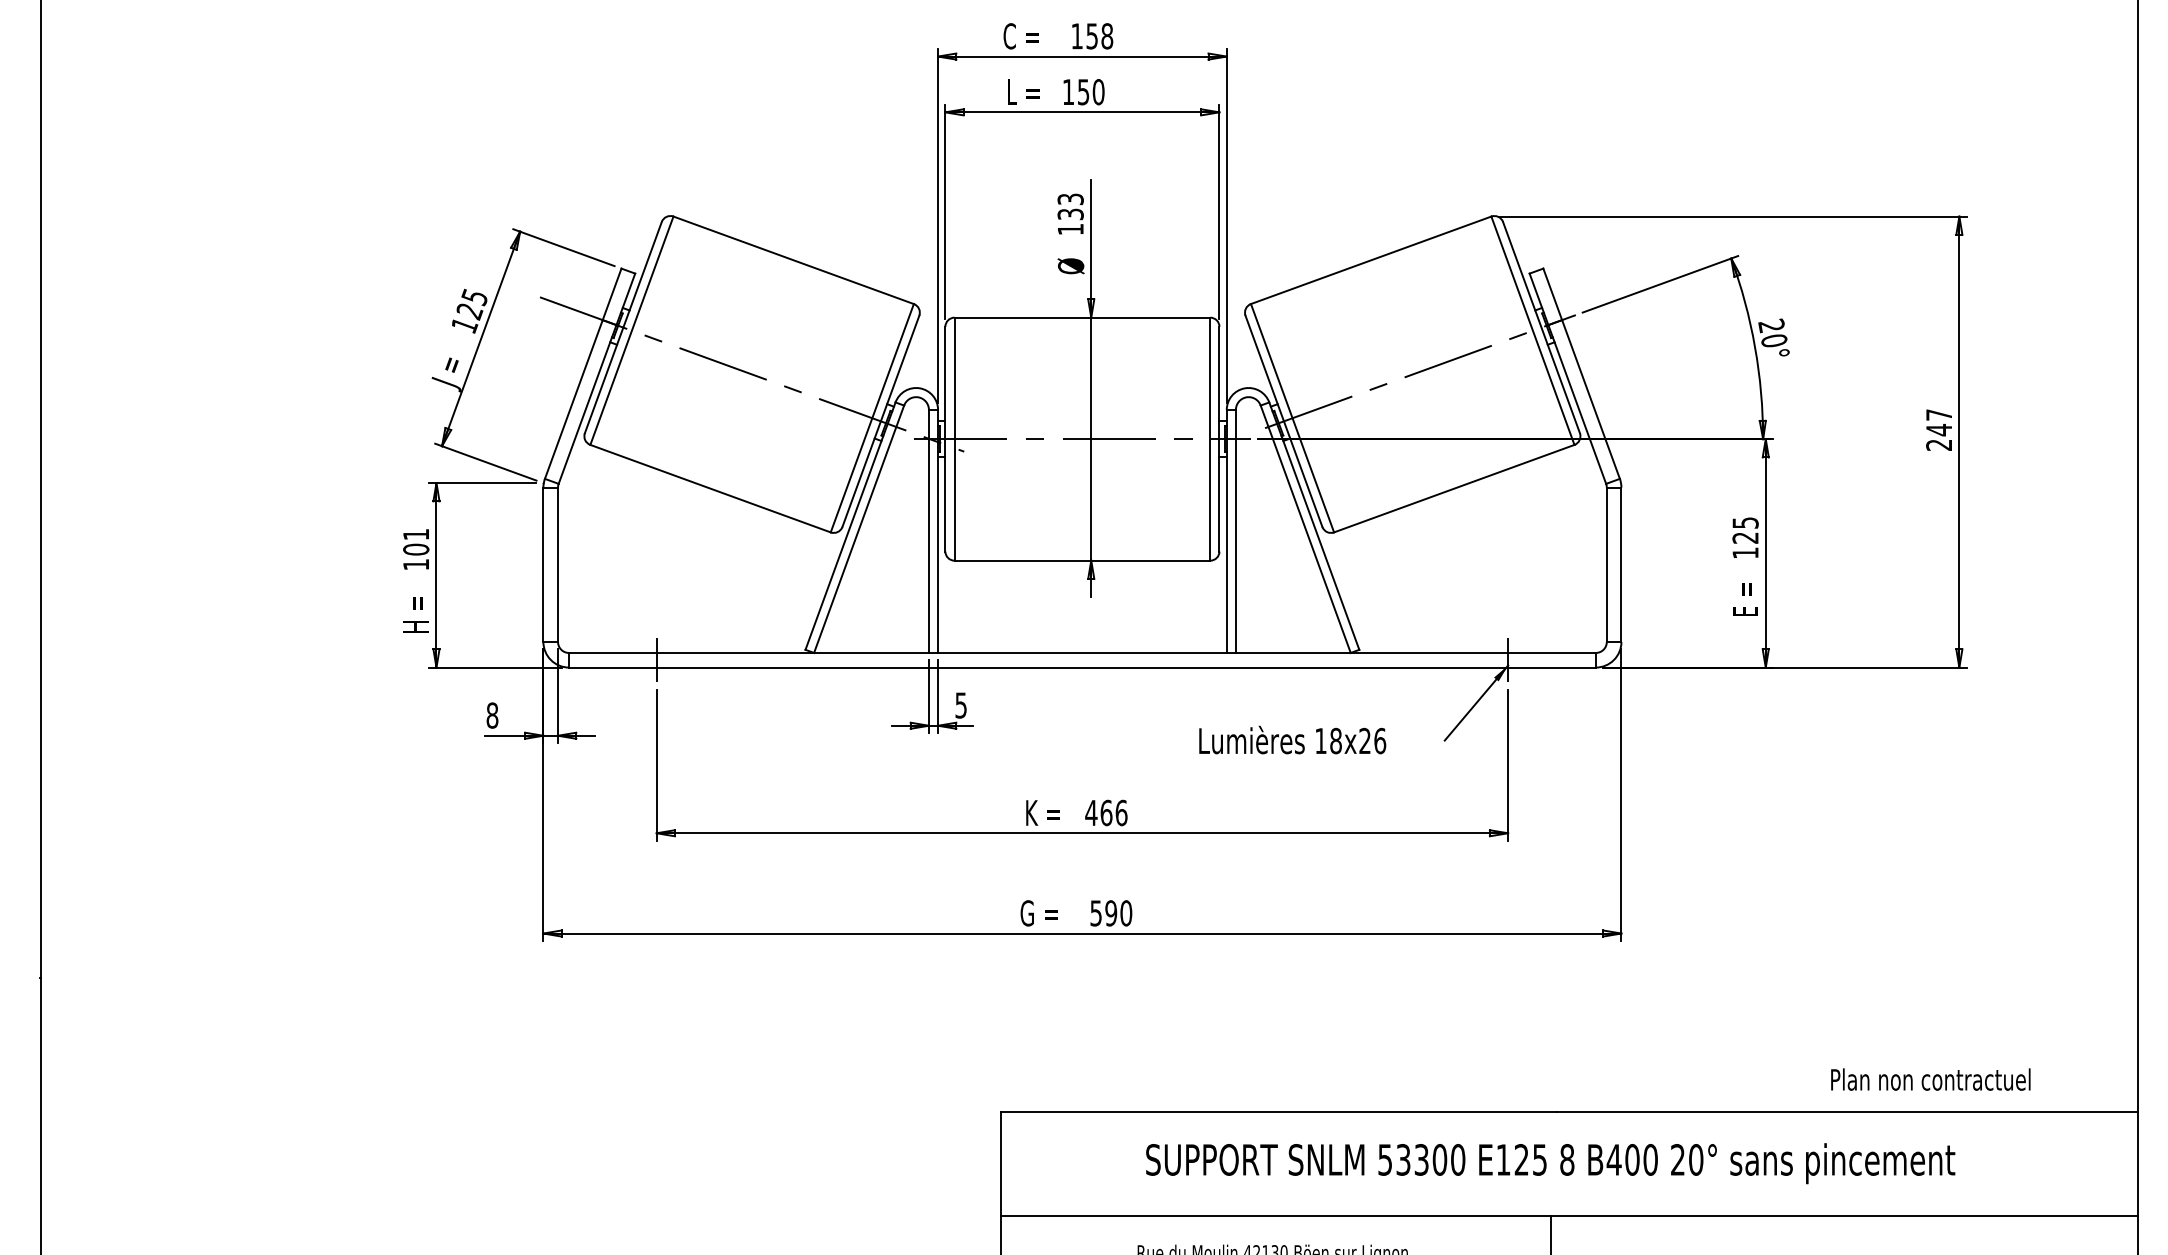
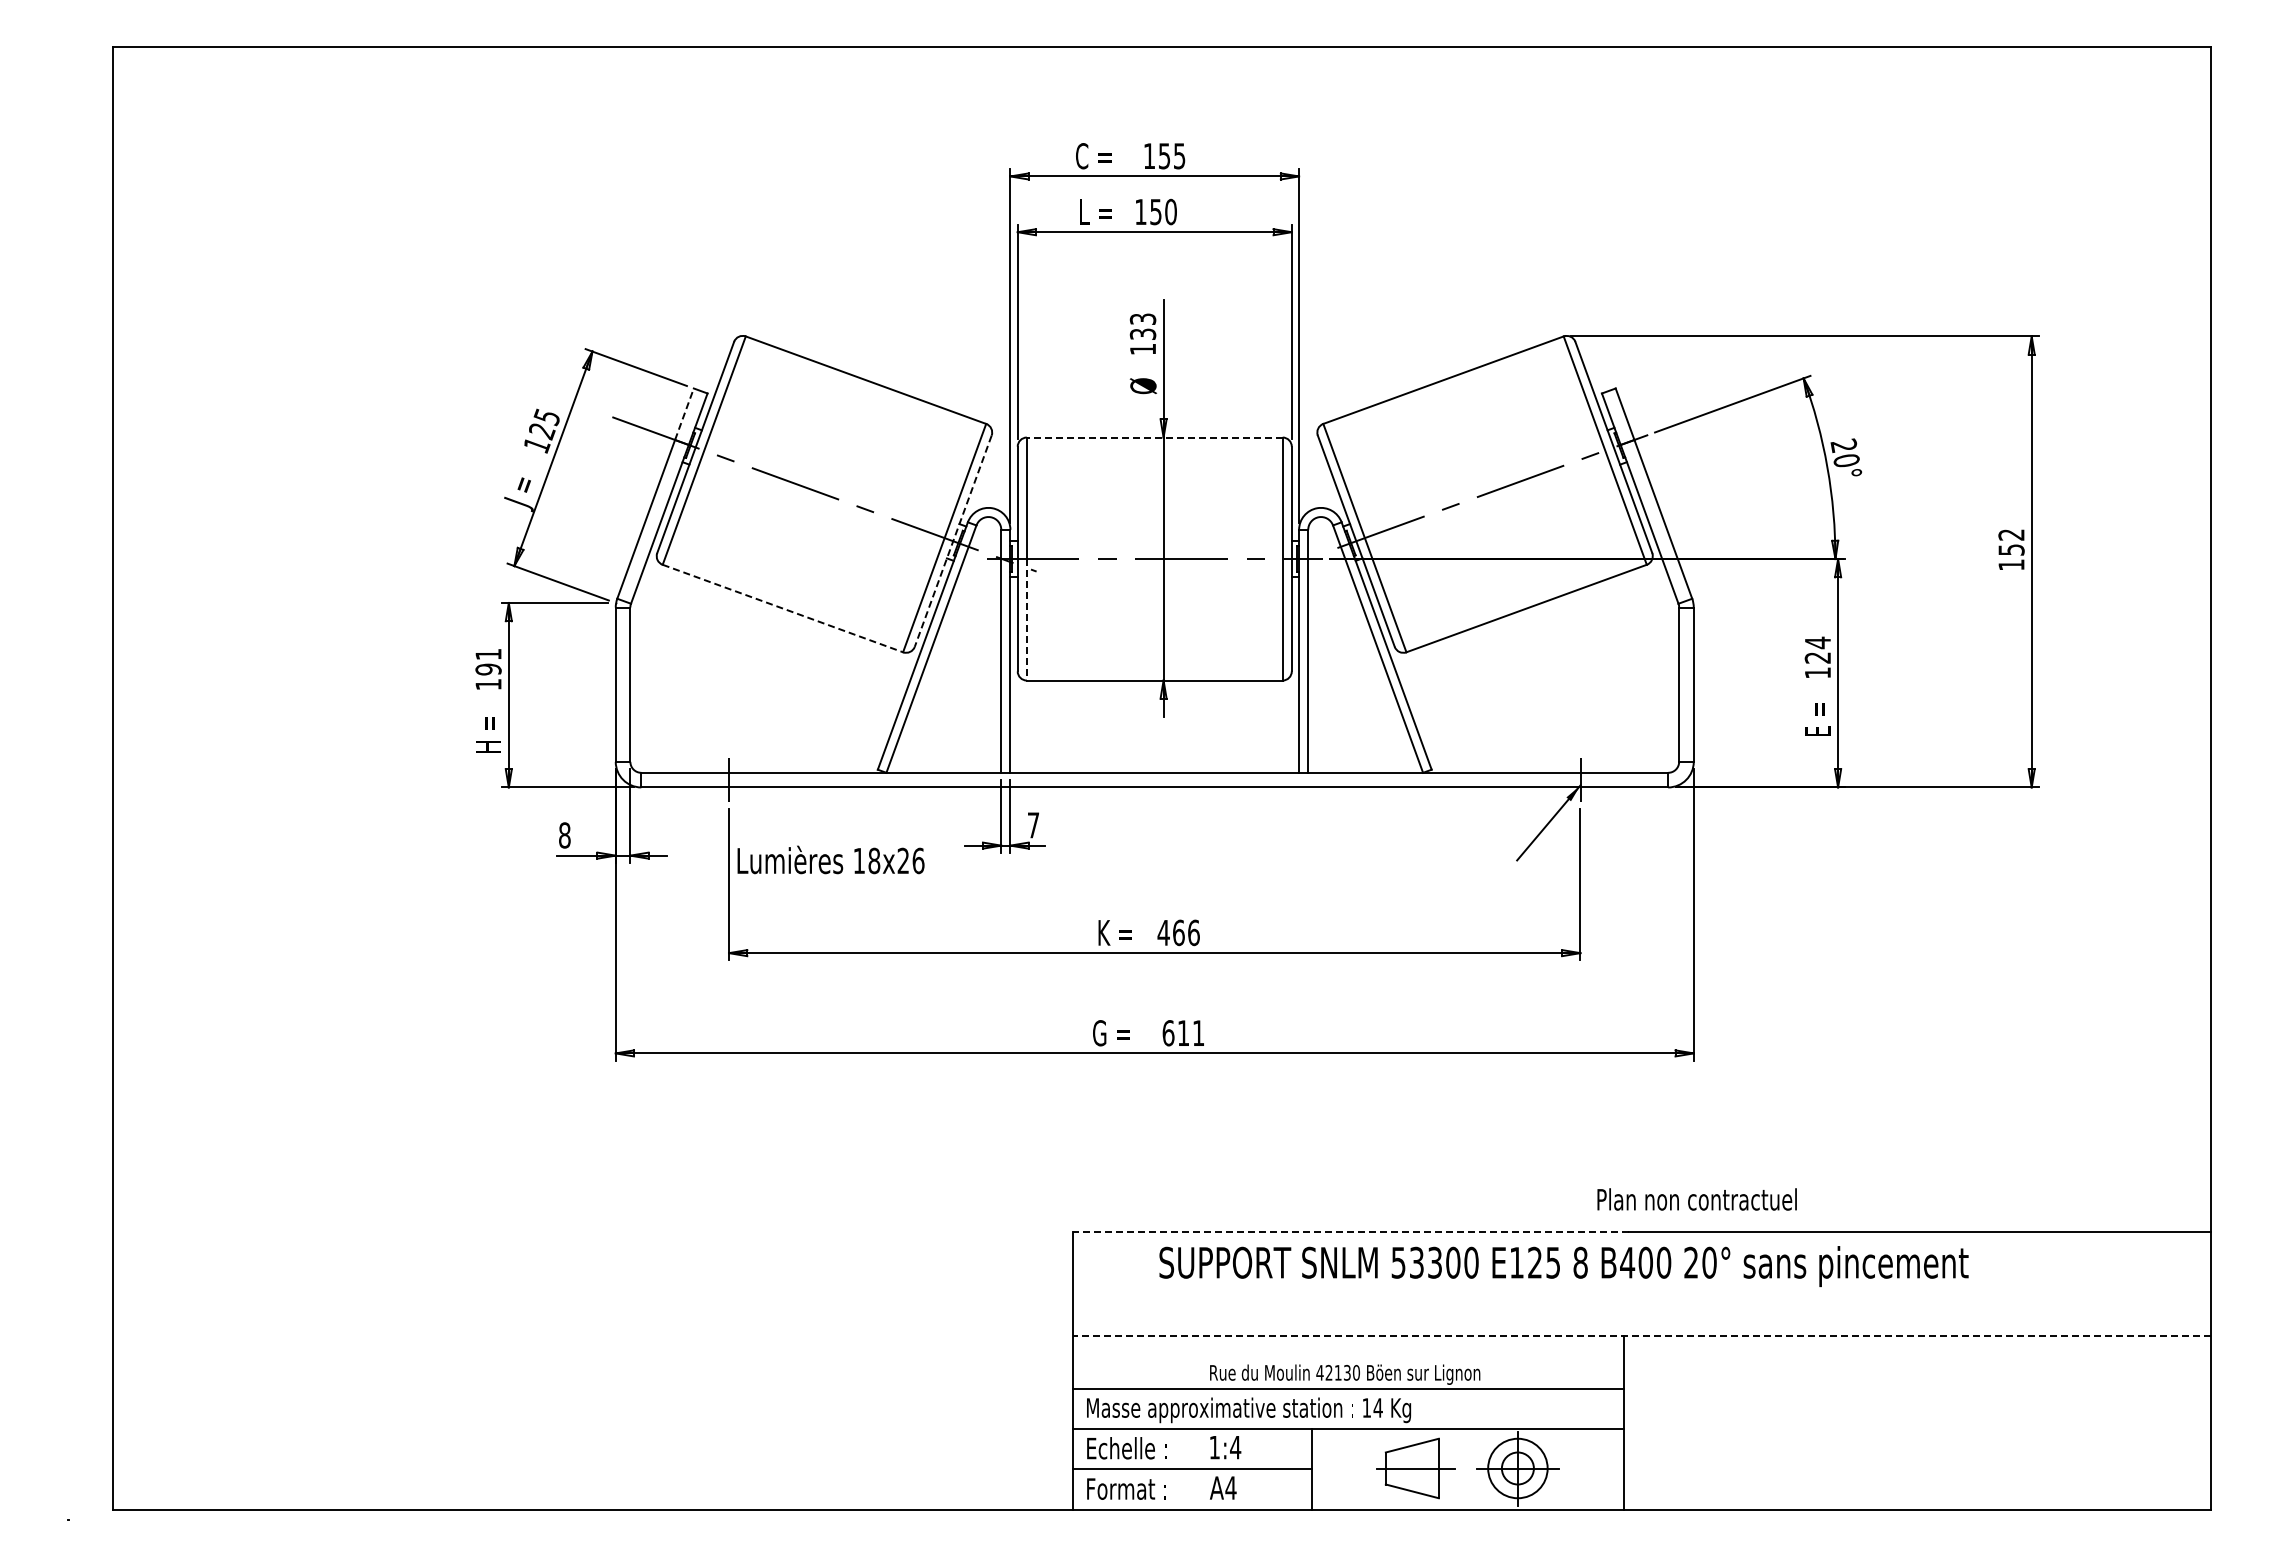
text: (1107, 36) -> (1179, 156), 158 -> 155
line: (612, 293) -> (684, 413), solid -> dashed
line: (1082, 317) -> (1154, 437), solid -> dashed
line: (881, 421) -> (953, 541), solid -> dashed
text: (1939, 429) -> (2011, 549), 247 -> 152
line: (710, 488) -> (782, 608), solid -> dashed
line: (954, 499) -> (1026, 619), solid -> dashed
text: (1746, 522) -> (1818, 642), 125 -> 124
text: (416, 549) -> (488, 669), 101 -> 191
text: (961, 705) -> (1033, 825), 5 -> 7
text: (1292, 739) -> (830, 859), moved
text: (1111, 913) -> (1183, 1033), 590 -> 611
text: (1930, 1079) -> (1696, 1199), moved
line: (1279, 1111) -> (1351, 1231), solid -> dashed
text: (1550, 1163) -> (1563, 1266), moved
line: (1569, 1215) -> (1641, 1335), solid -> dashed

